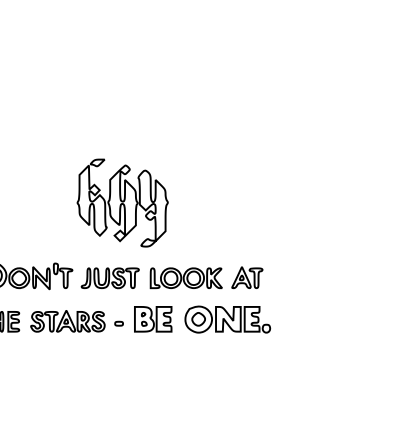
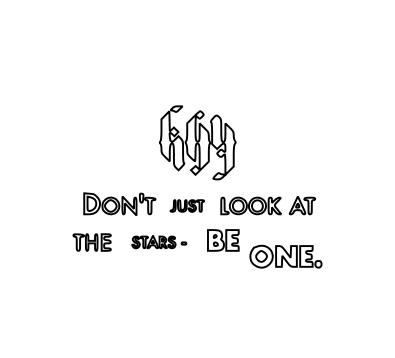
part: (110, 277) -> (187, 205), size x0.7
part: (227, 319) -> (285, 256), moved
part: (76, 320) -> (158, 241), size x0.7

